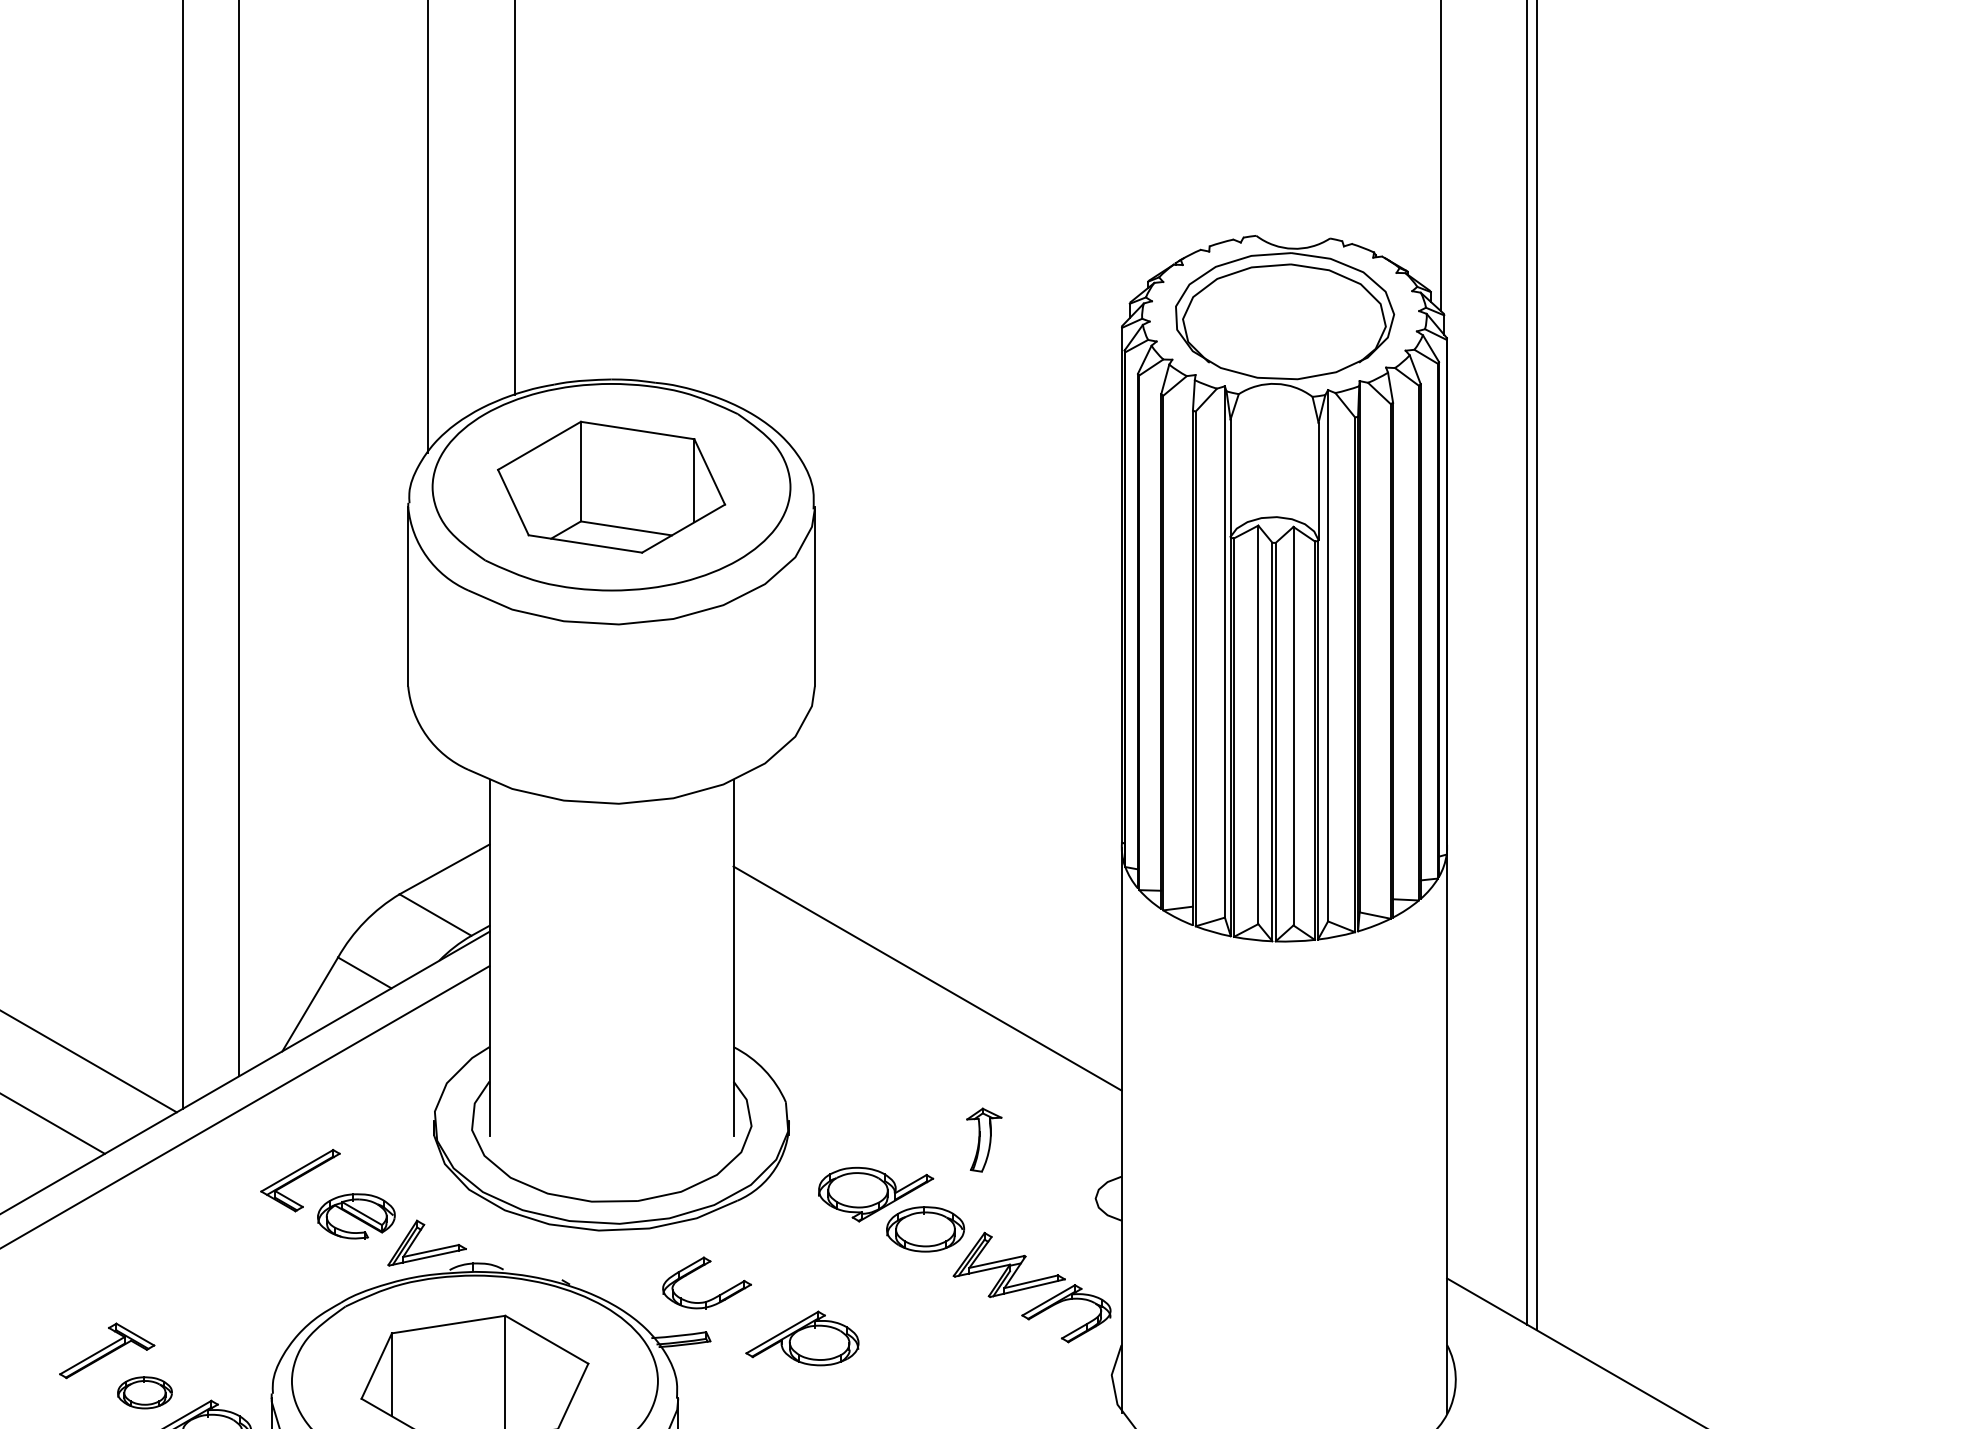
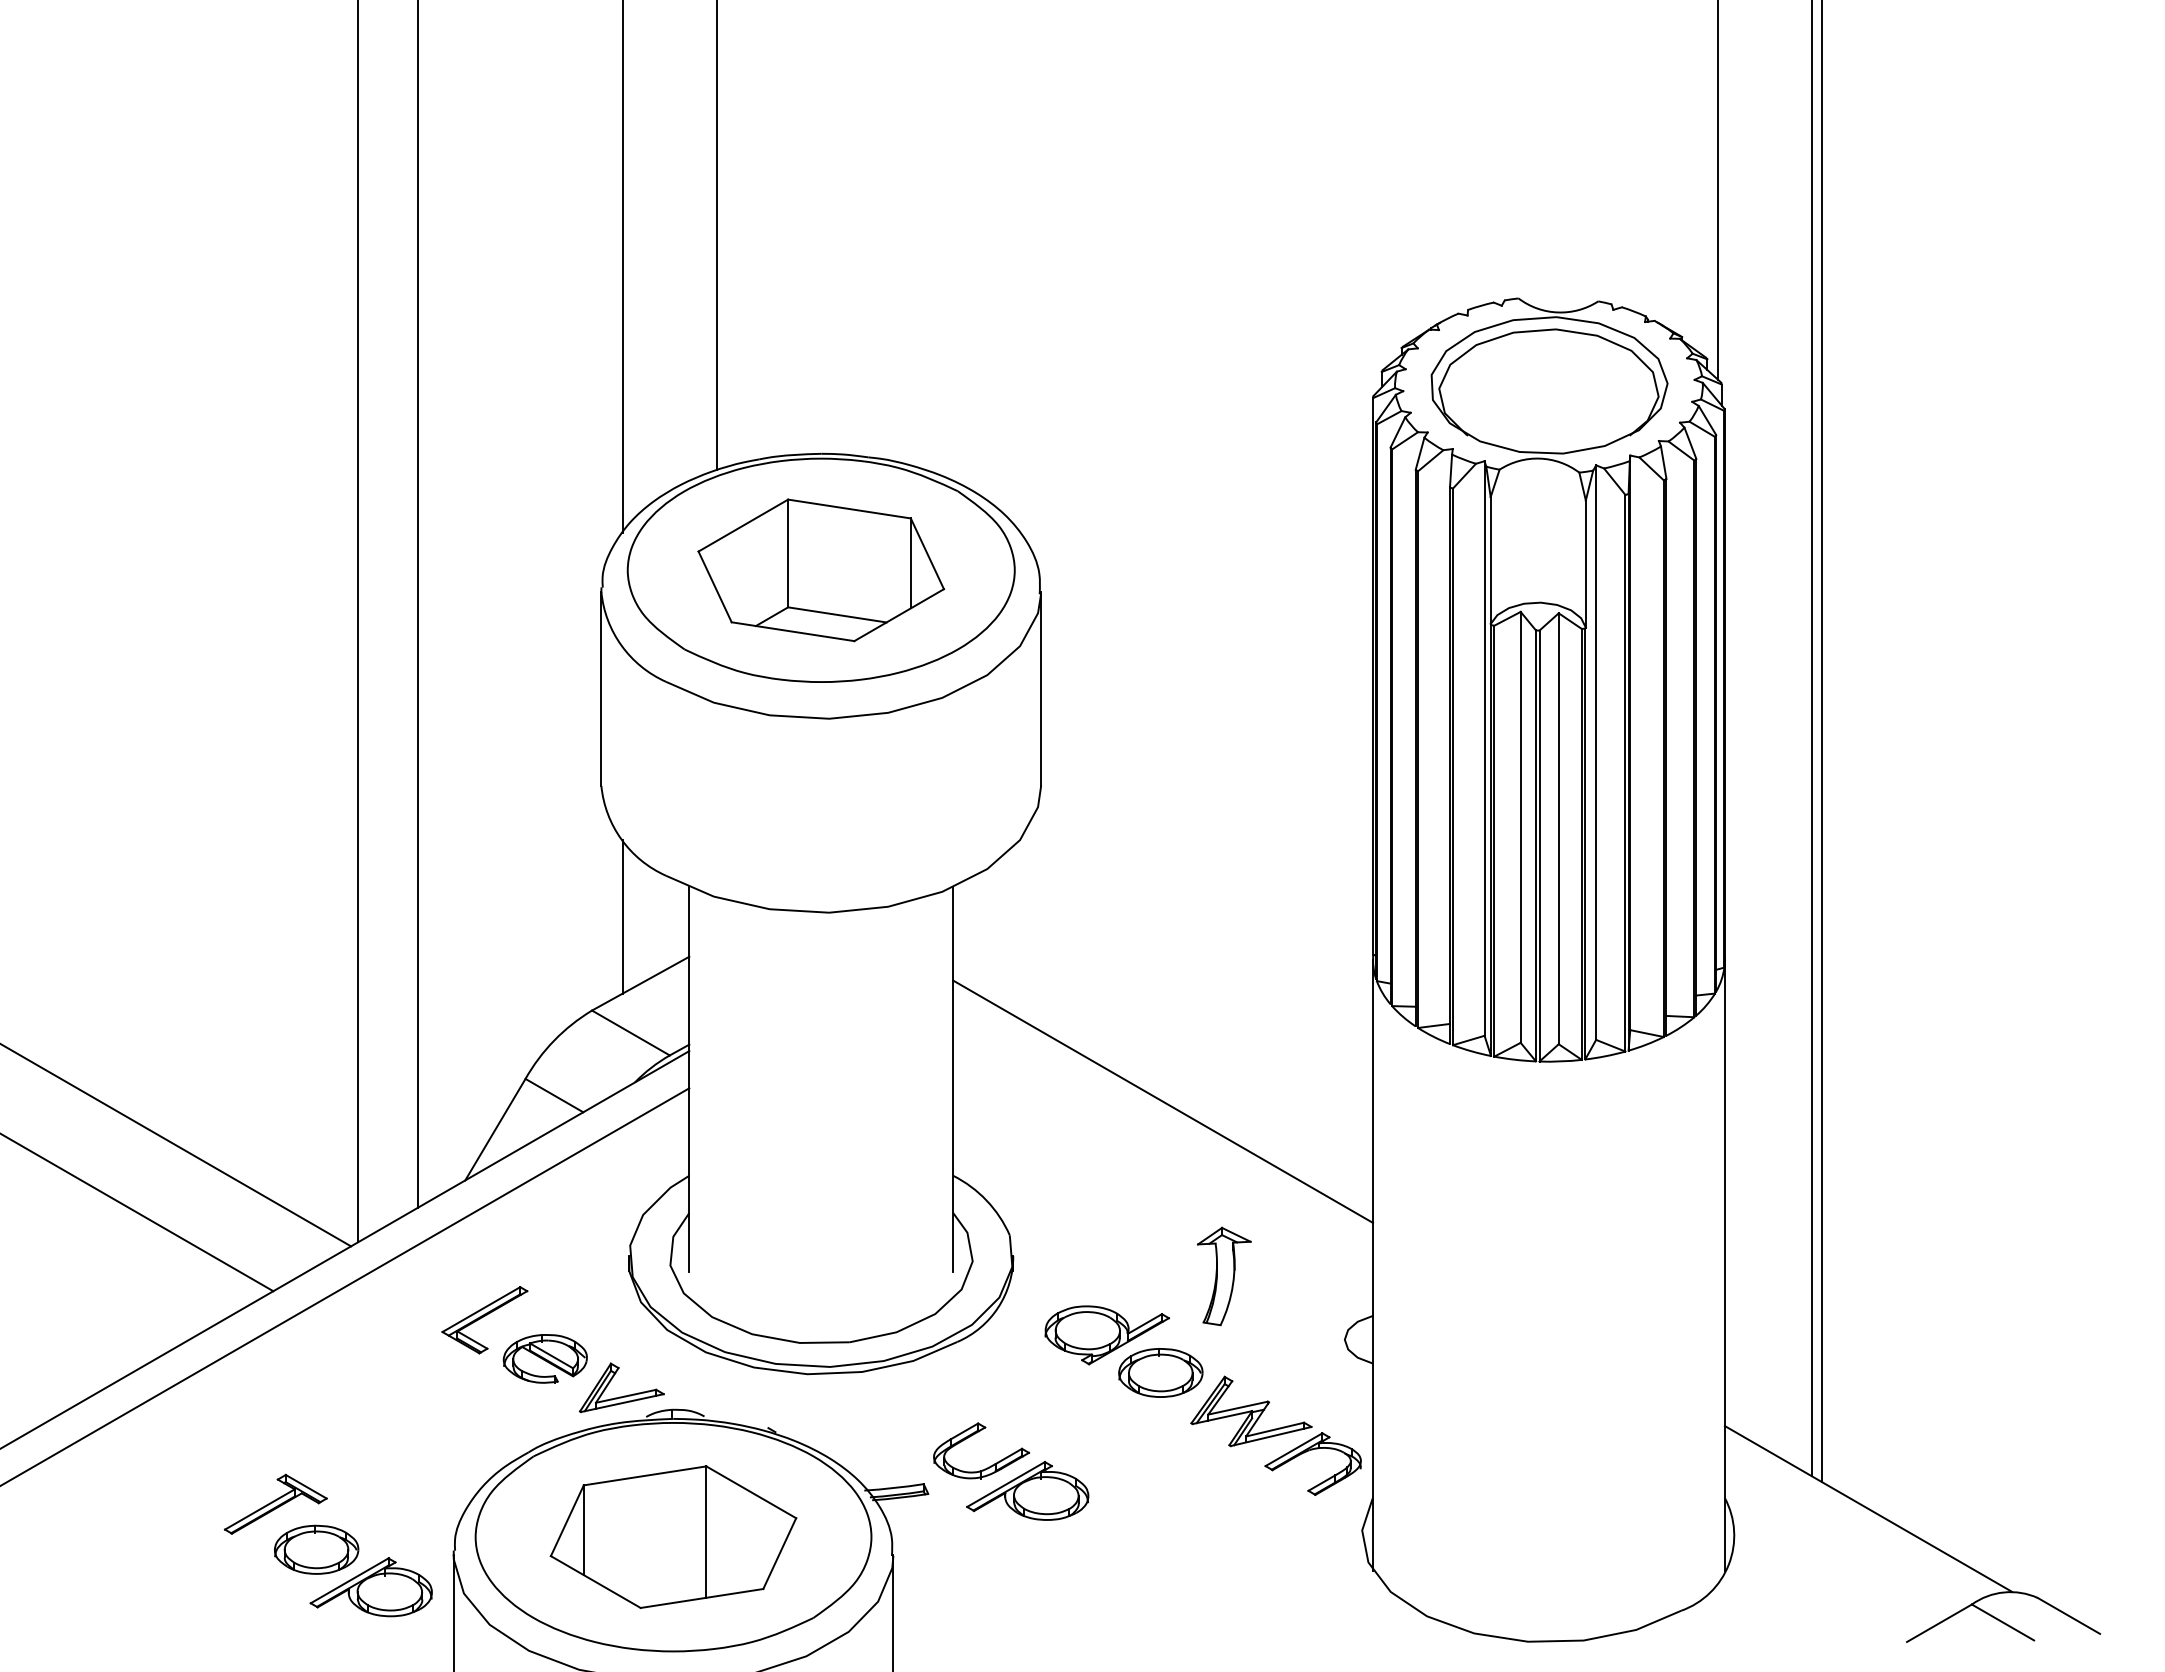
line: (427, 807) -> (622, 916), added
part: (984, 1140) -> (1224, 1276), size x1.43
part: (699, 1268) -> (973, 1435), moved
part: (144, 1392) -> (316, 1549), size x1.43

